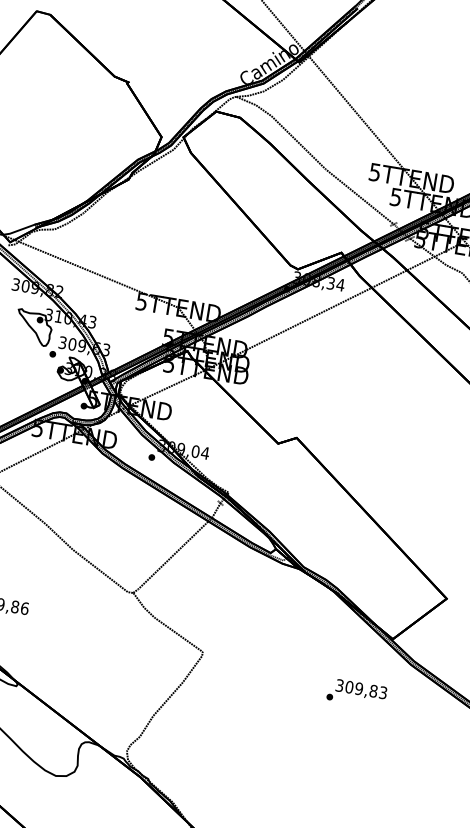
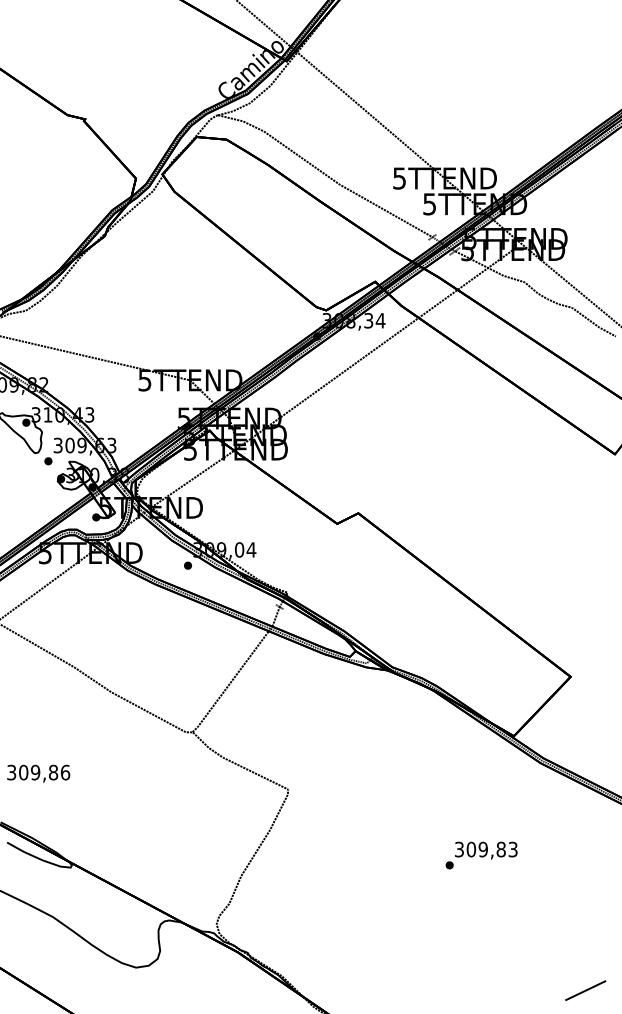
text: (356, 693) -> (481, 855), moved

